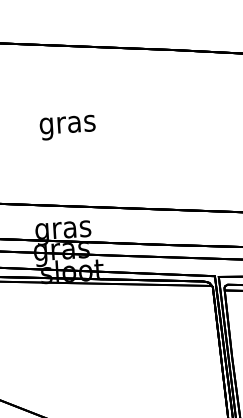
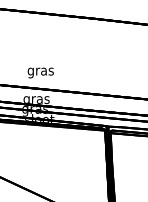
text: (67, 126) -> (40, 72), moved

